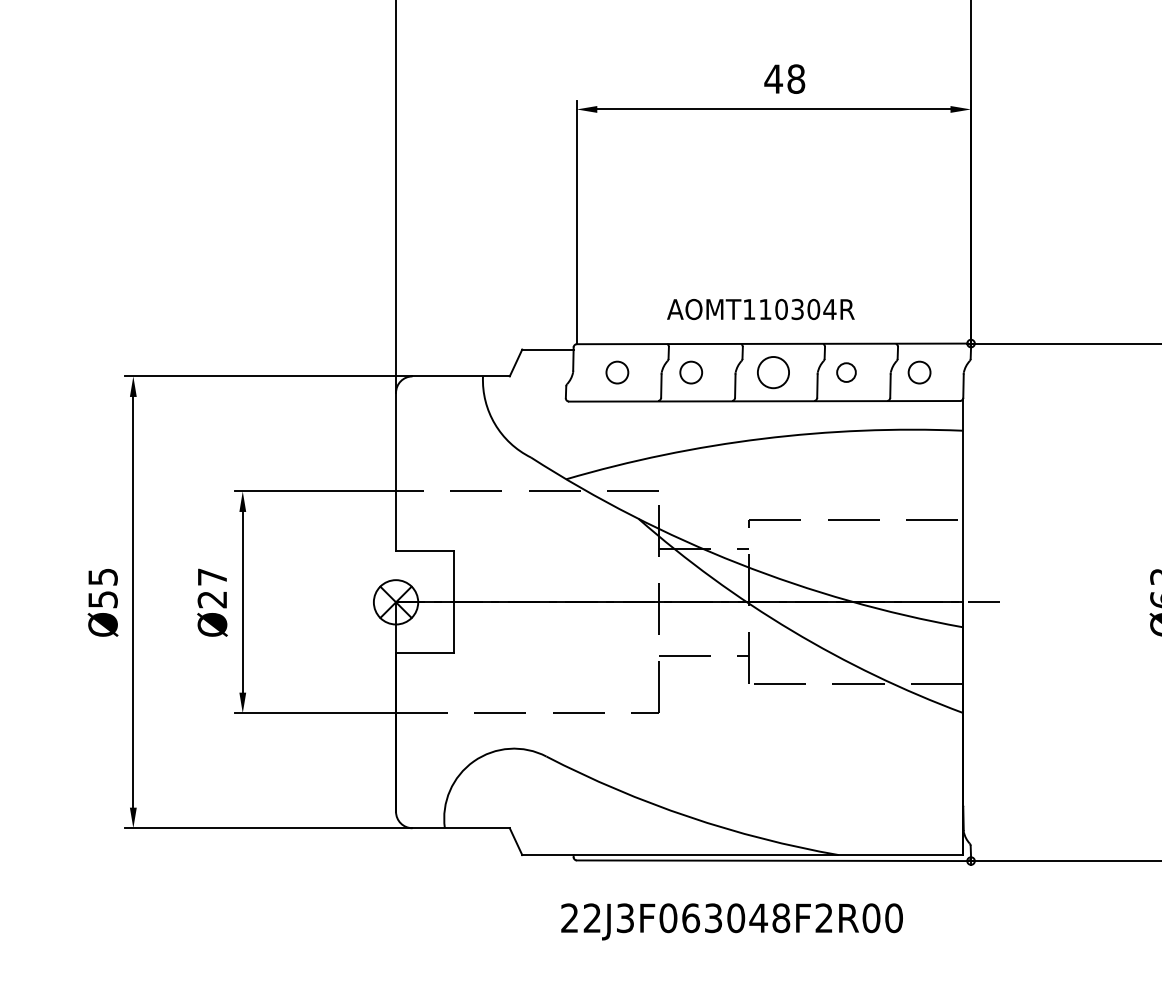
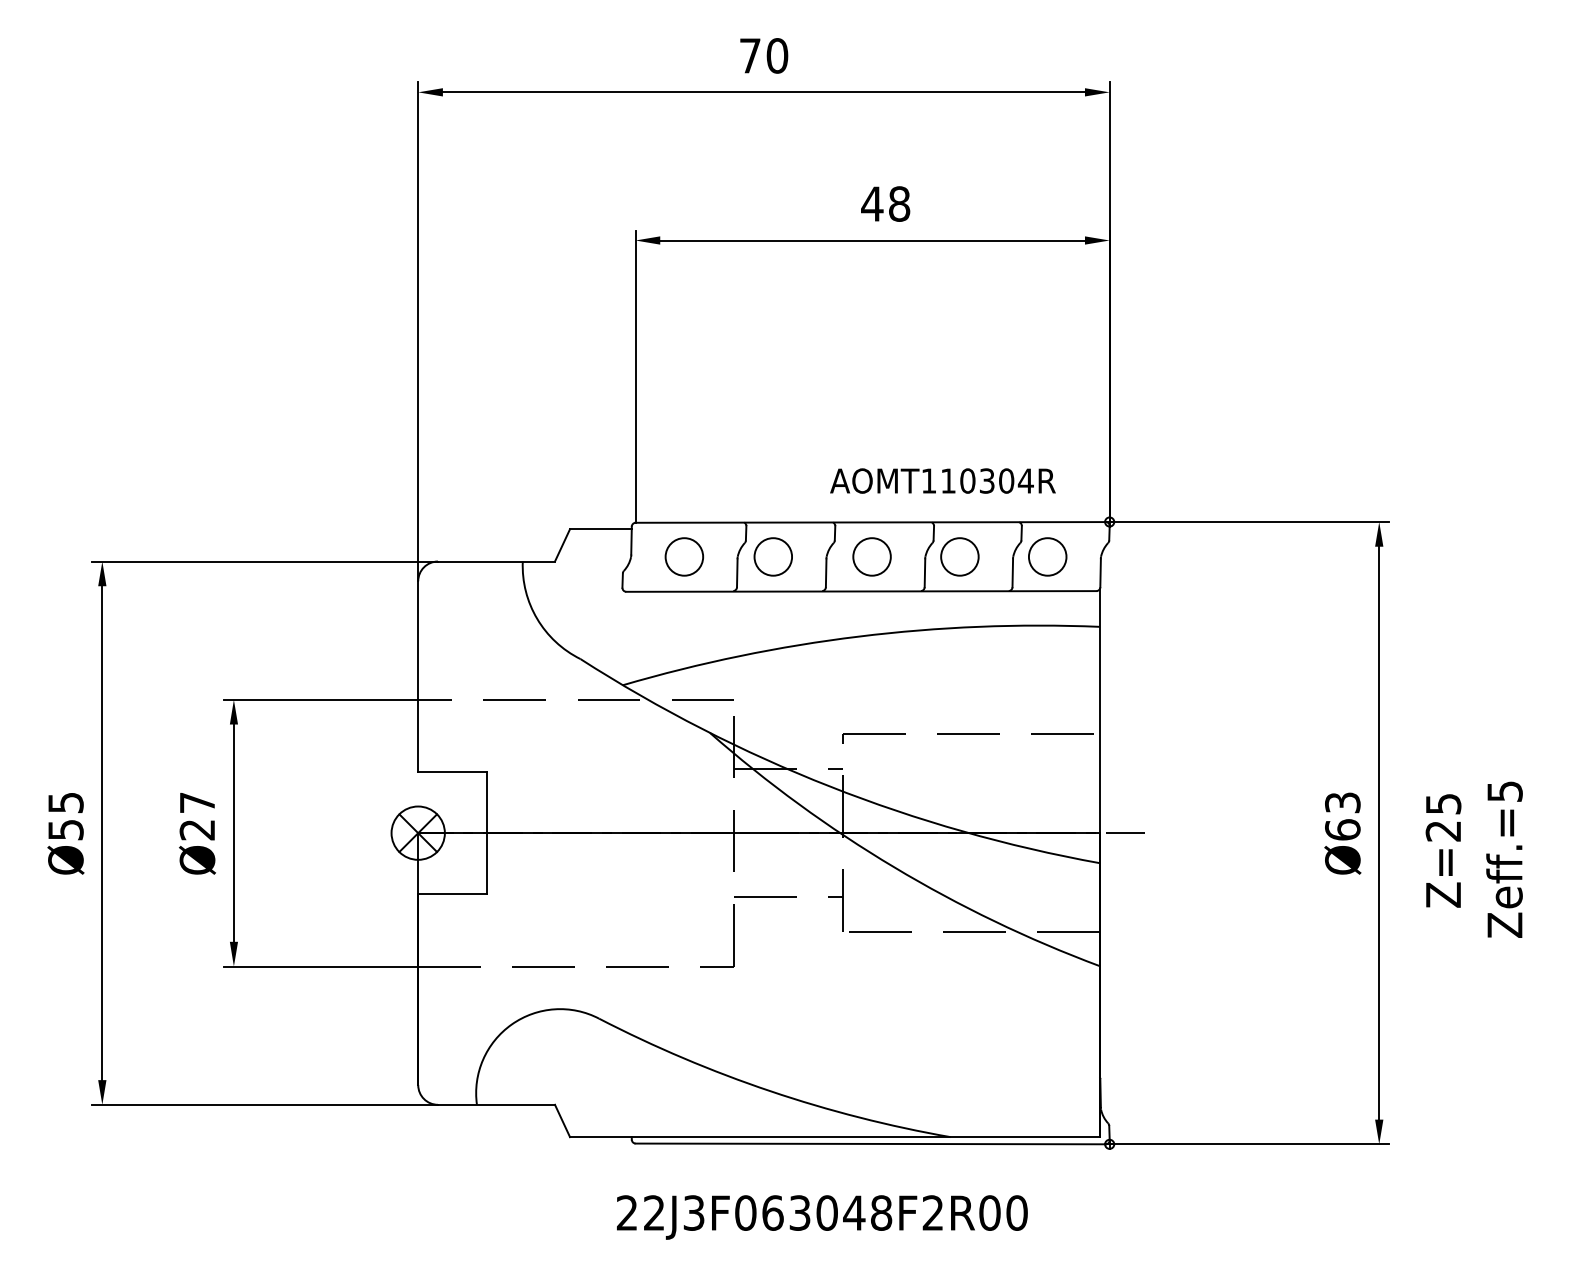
text: (760, 309) -> (942, 480), moved
circle: (617, 372) -> (684, 556), size x1.43
circle: (690, 372) -> (772, 556), size x1.43
circle: (846, 372) -> (959, 556), size x1.67
circle: (919, 372) -> (1047, 556), size x1.43

